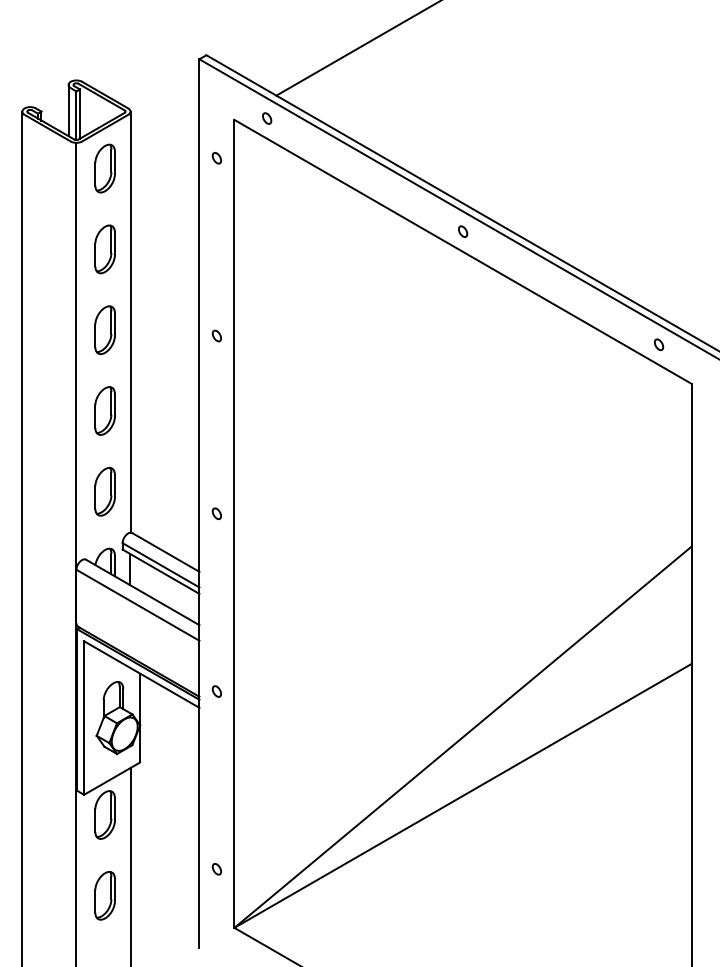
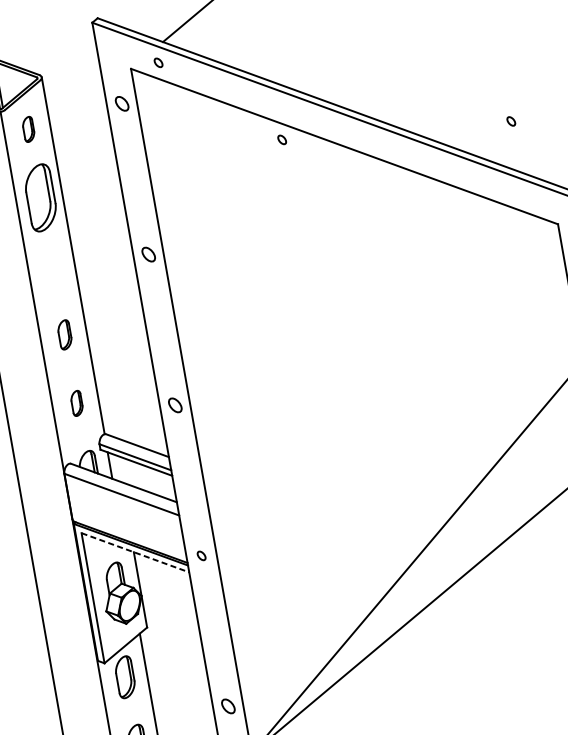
part: (216, 158) -> (121, 104), size x1.6
part: (104, 168) -> (28, 129), size x0.6
part: (463, 231) -> (282, 139), moved
part: (104, 249) -> (40, 198), size x1.6
part: (104, 329) -> (52, 265), removed
part: (216, 335) -> (148, 254), size x1.6
part: (659, 344) -> (511, 121), moved
part: (104, 410) -> (64, 334), size x0.7
part: (104, 491) -> (76, 403), size x0.6
part: (216, 513) -> (174, 405), size x1.6
line: (141, 674) -> (135, 552), solid -> dashed
part: (216, 869) -> (227, 706), size x1.6

